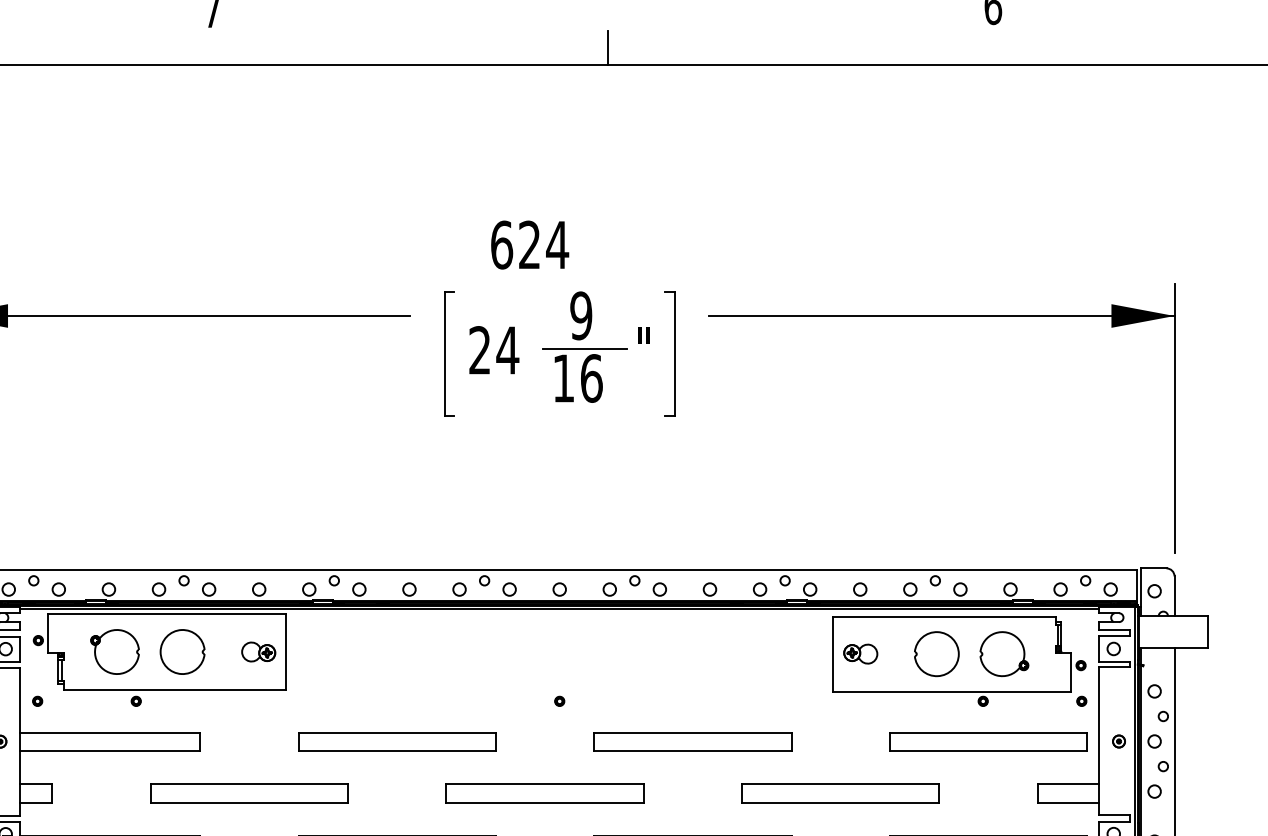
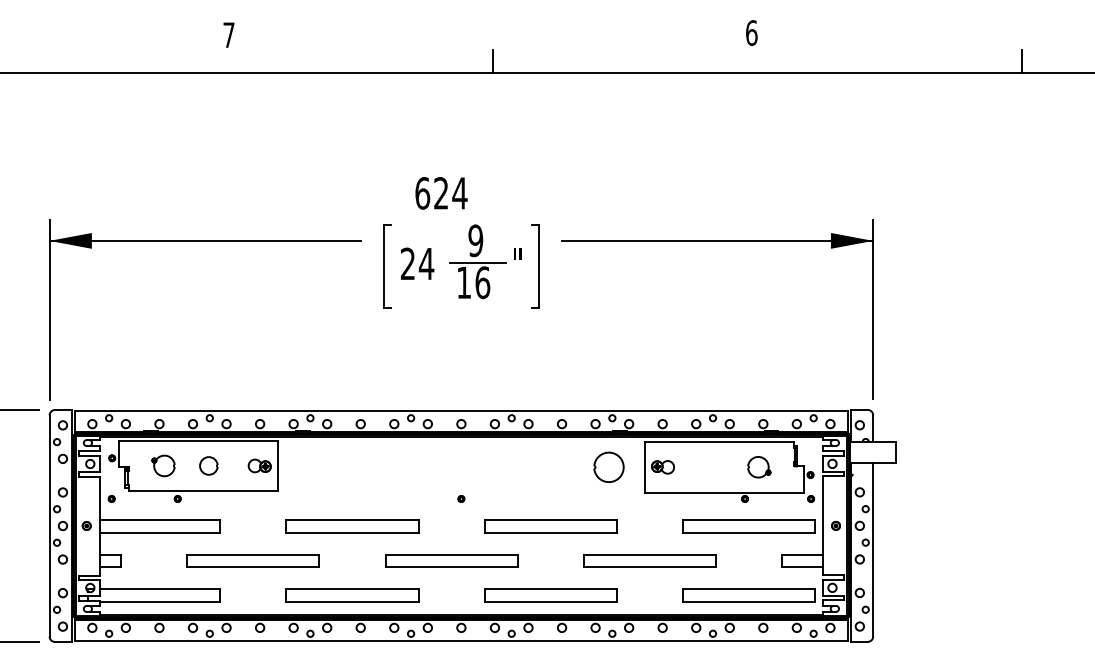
part: (114, 651) -> (163, 465), size x0.7
part: (182, 651) -> (208, 465), size x0.6
part: (936, 652) -> (608, 466), moved
part: (1004, 652) -> (759, 466), size x0.7

